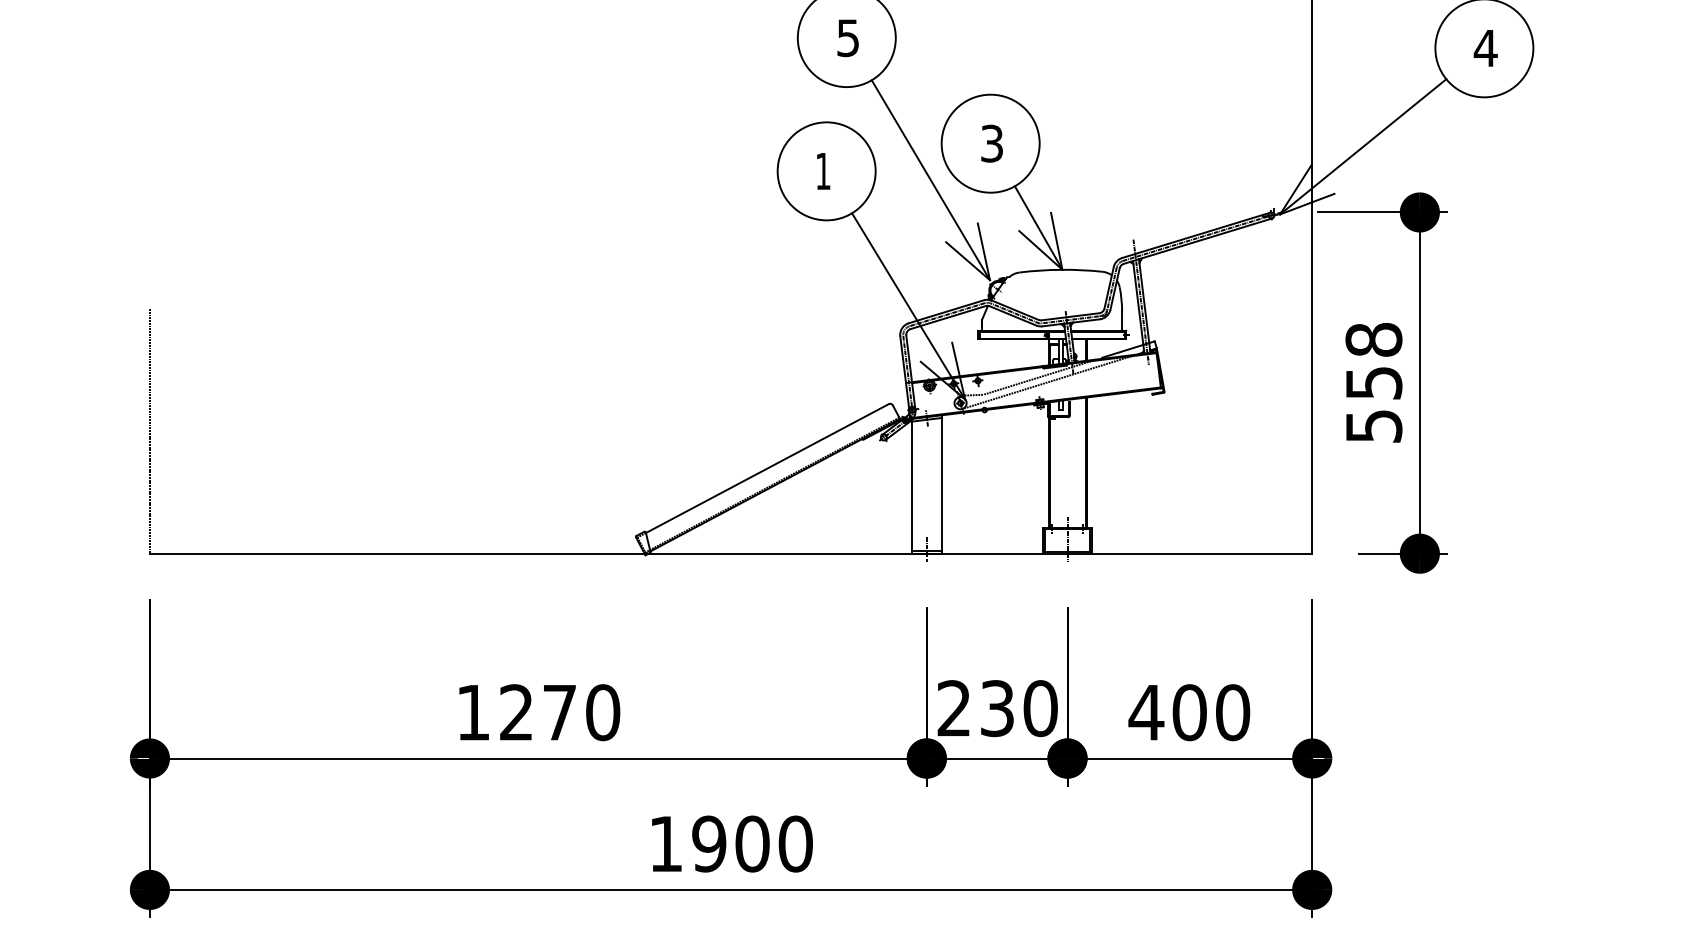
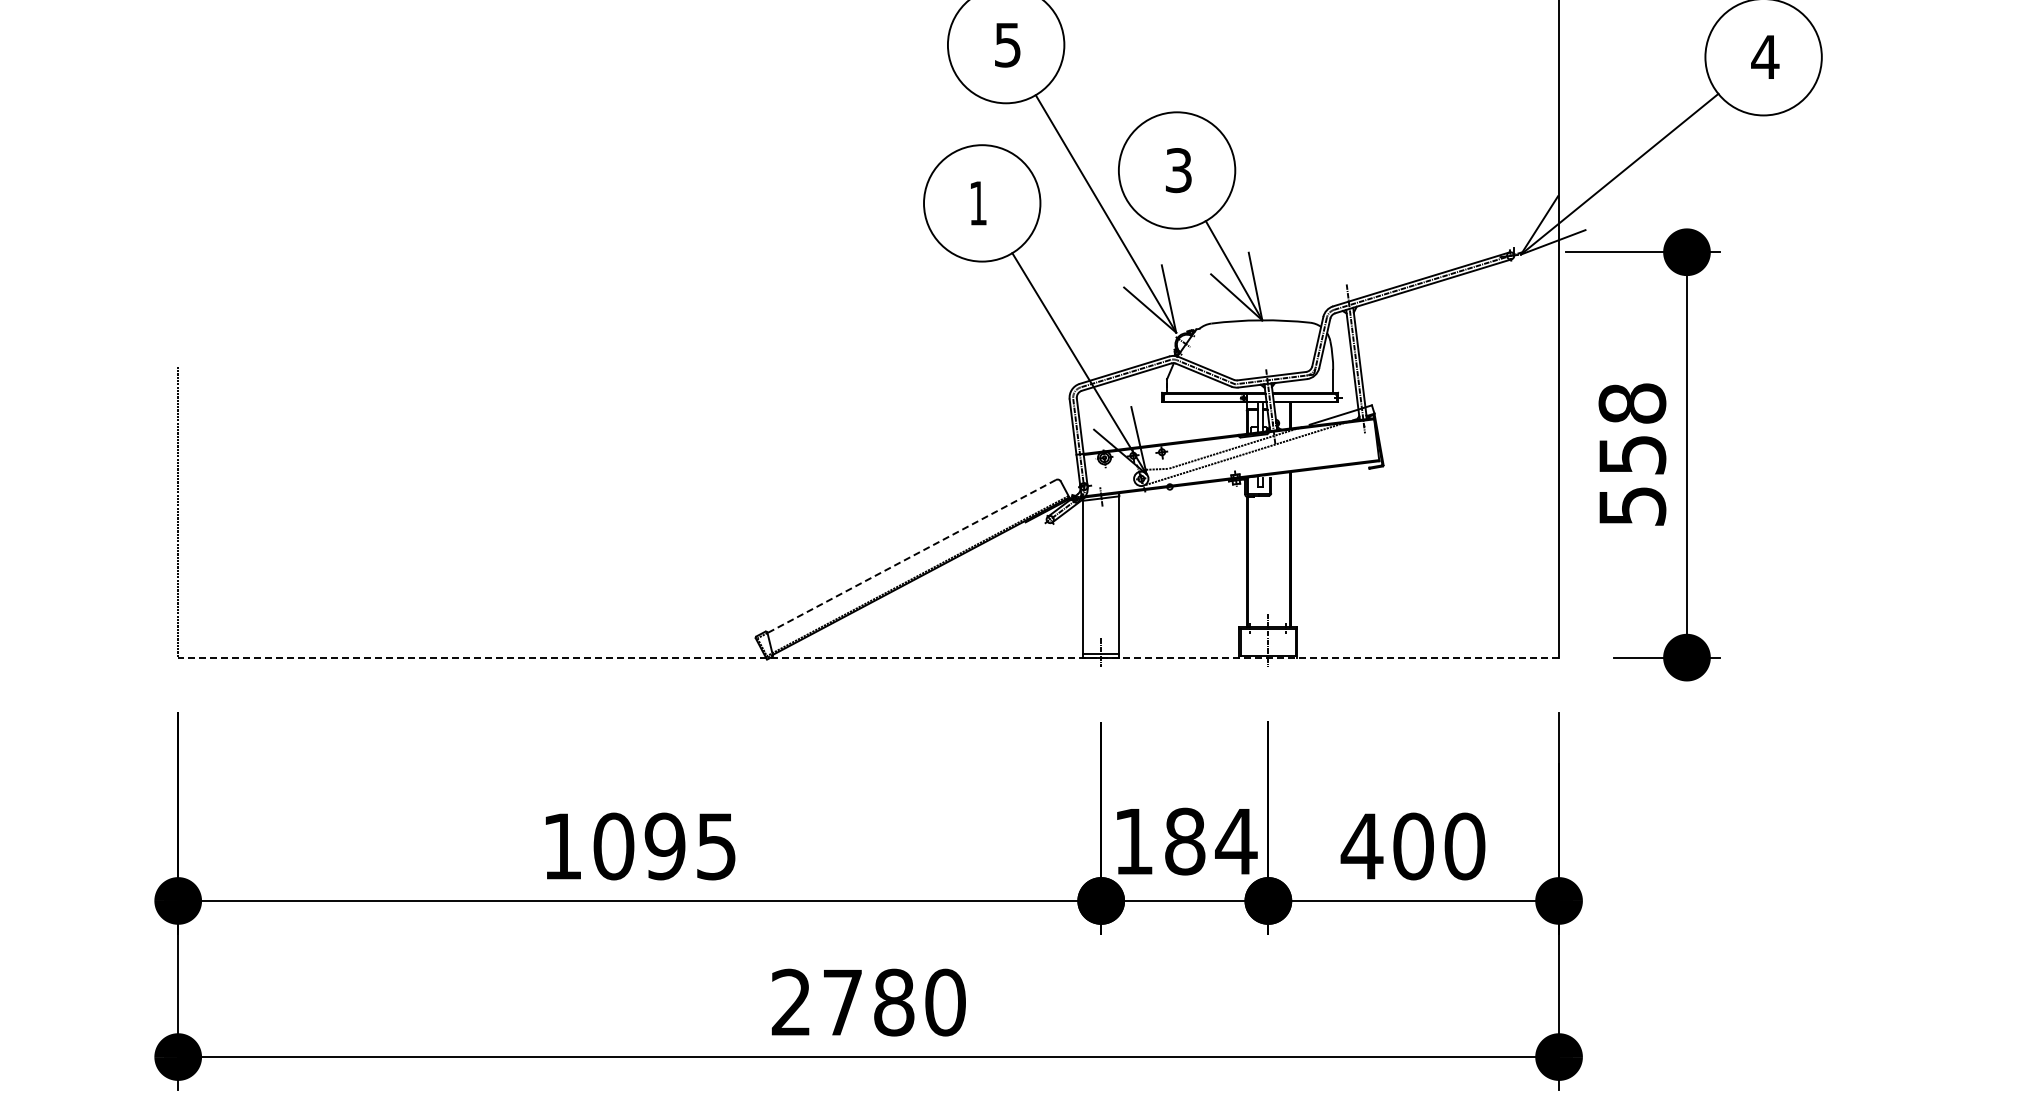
line: (767, 468) -> (911, 556), solid -> dashed
line: (730, 553) -> (868, 657), solid -> dashed
text: (997, 708) -> (1185, 841), 230 -> 184
text: (559, 712) -> (664, 846), 1270 -> 1095
text: (709, 843) -> (842, 1002), 1900 -> 2780

